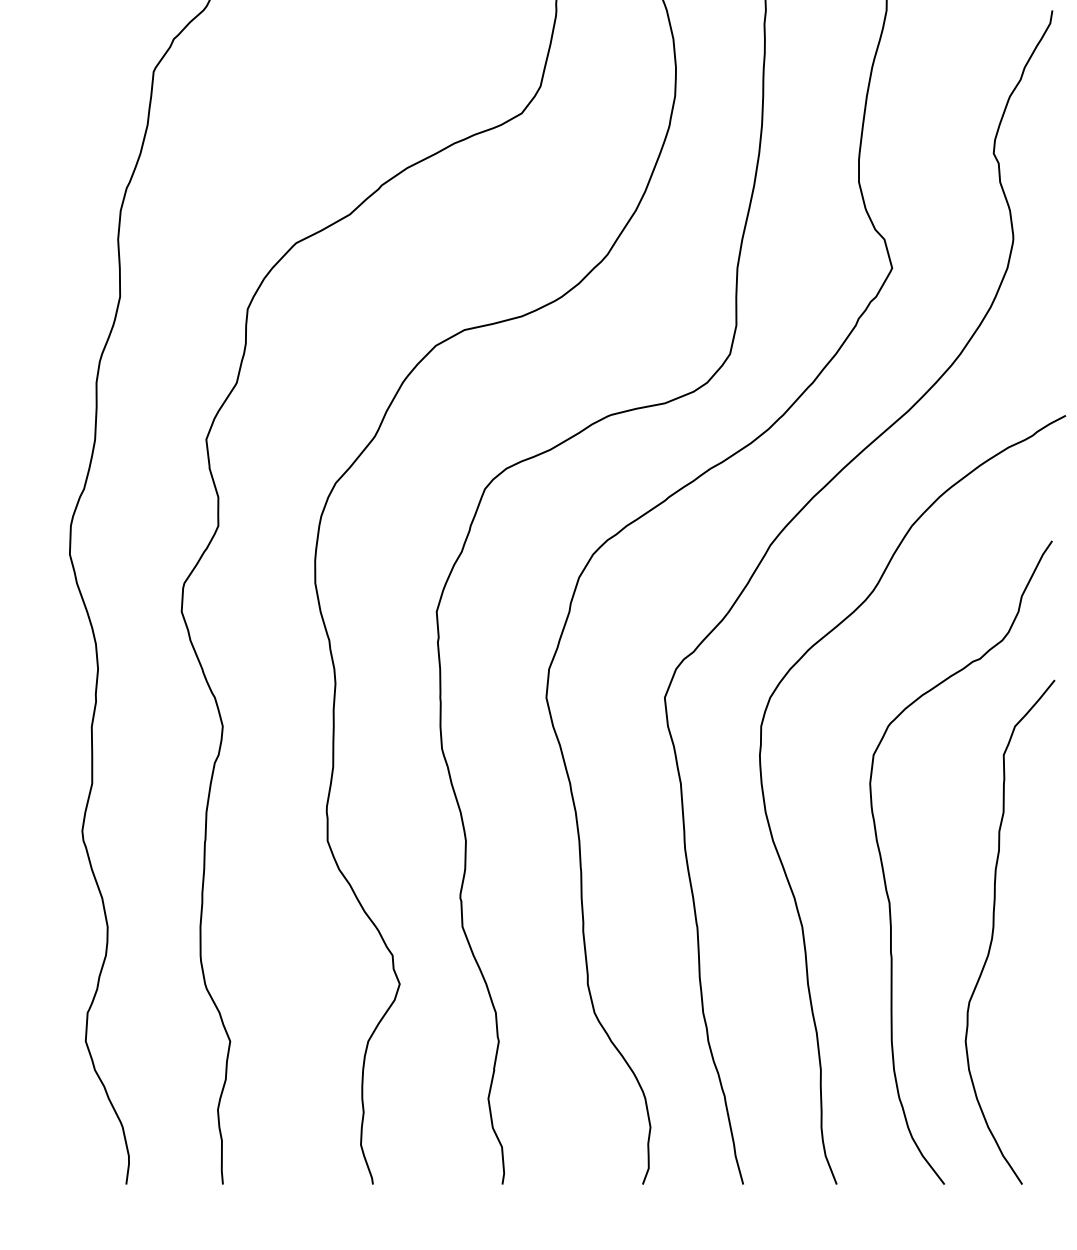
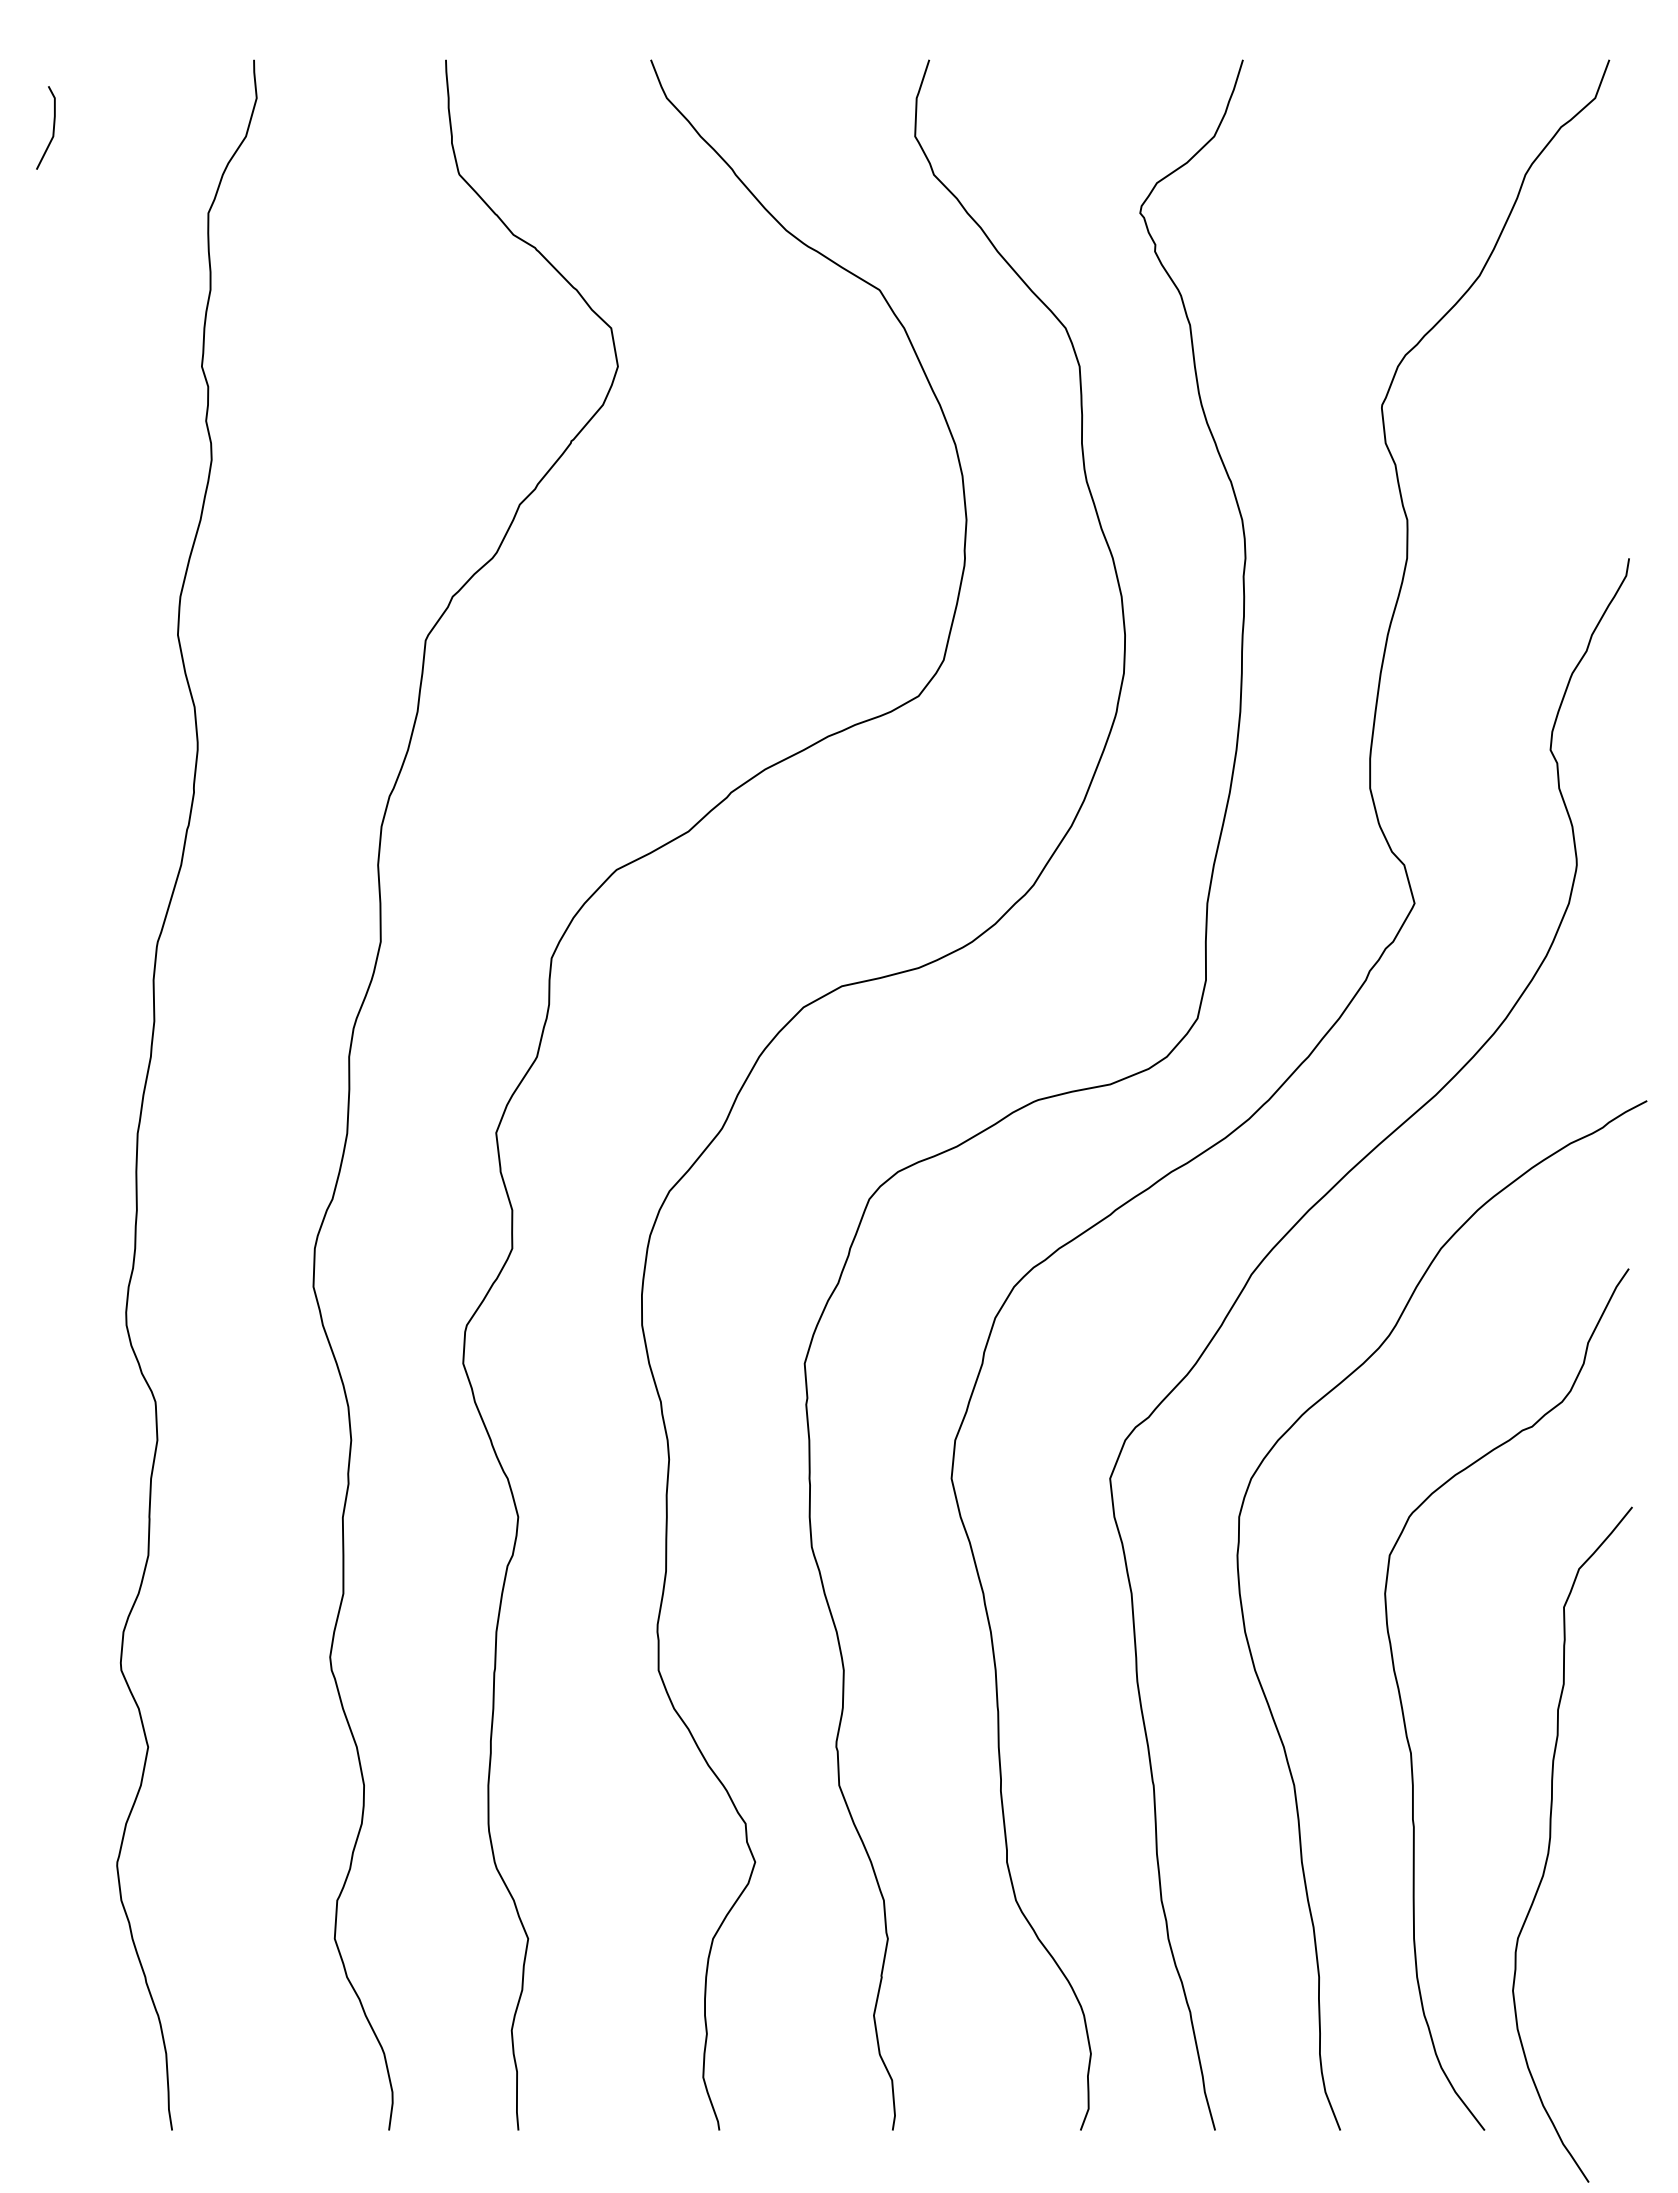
curve: (993, 932) -> (1550, 1844), moved

